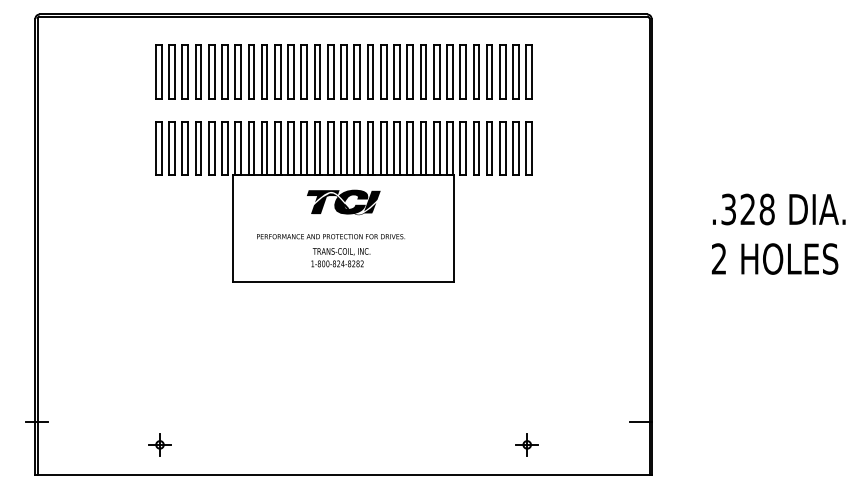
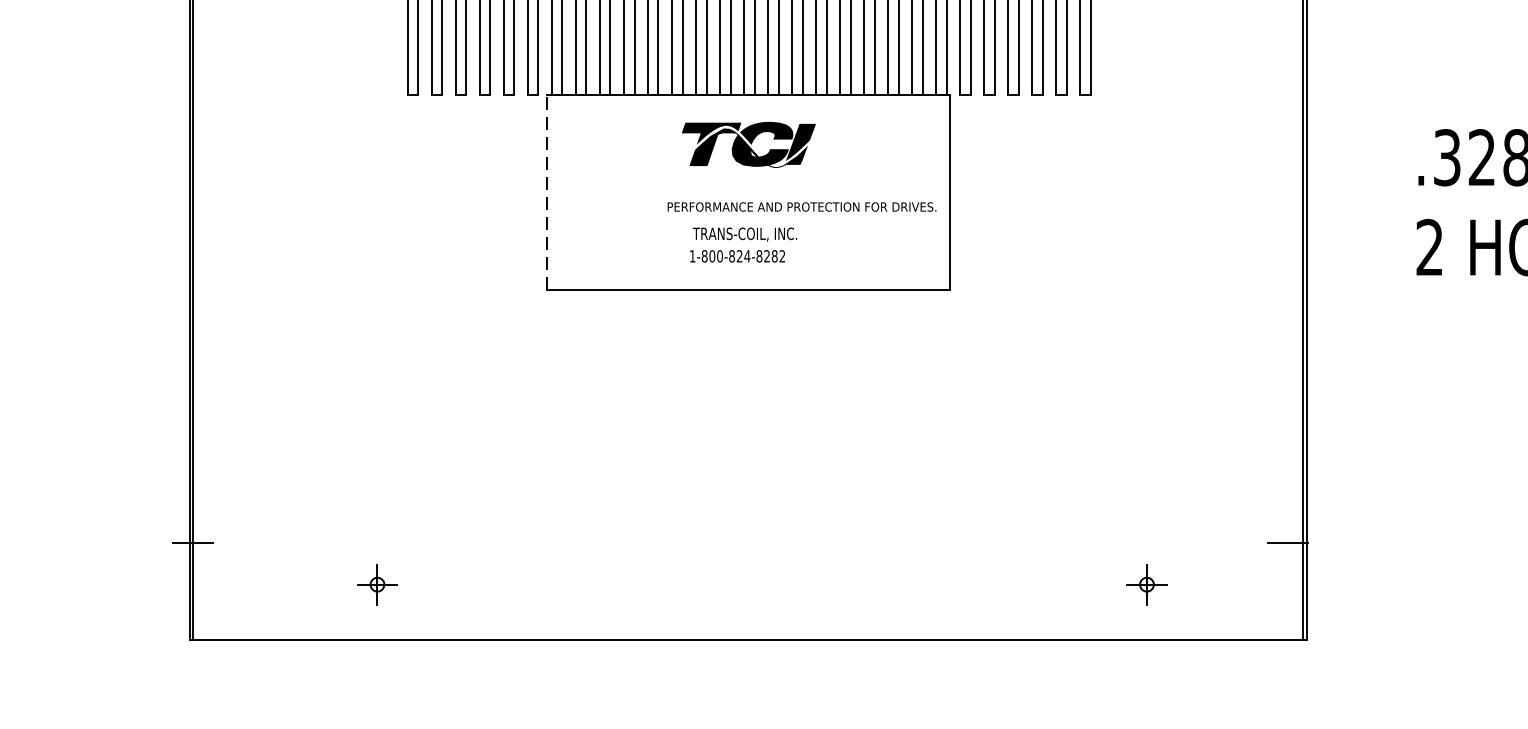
line: (232, 228) -> (547, 192), solid -> dashed
text: (330, 236) -> (801, 206), moved
part: (159, 444) -> (376, 583), moved
part: (526, 444) -> (1145, 583), moved

